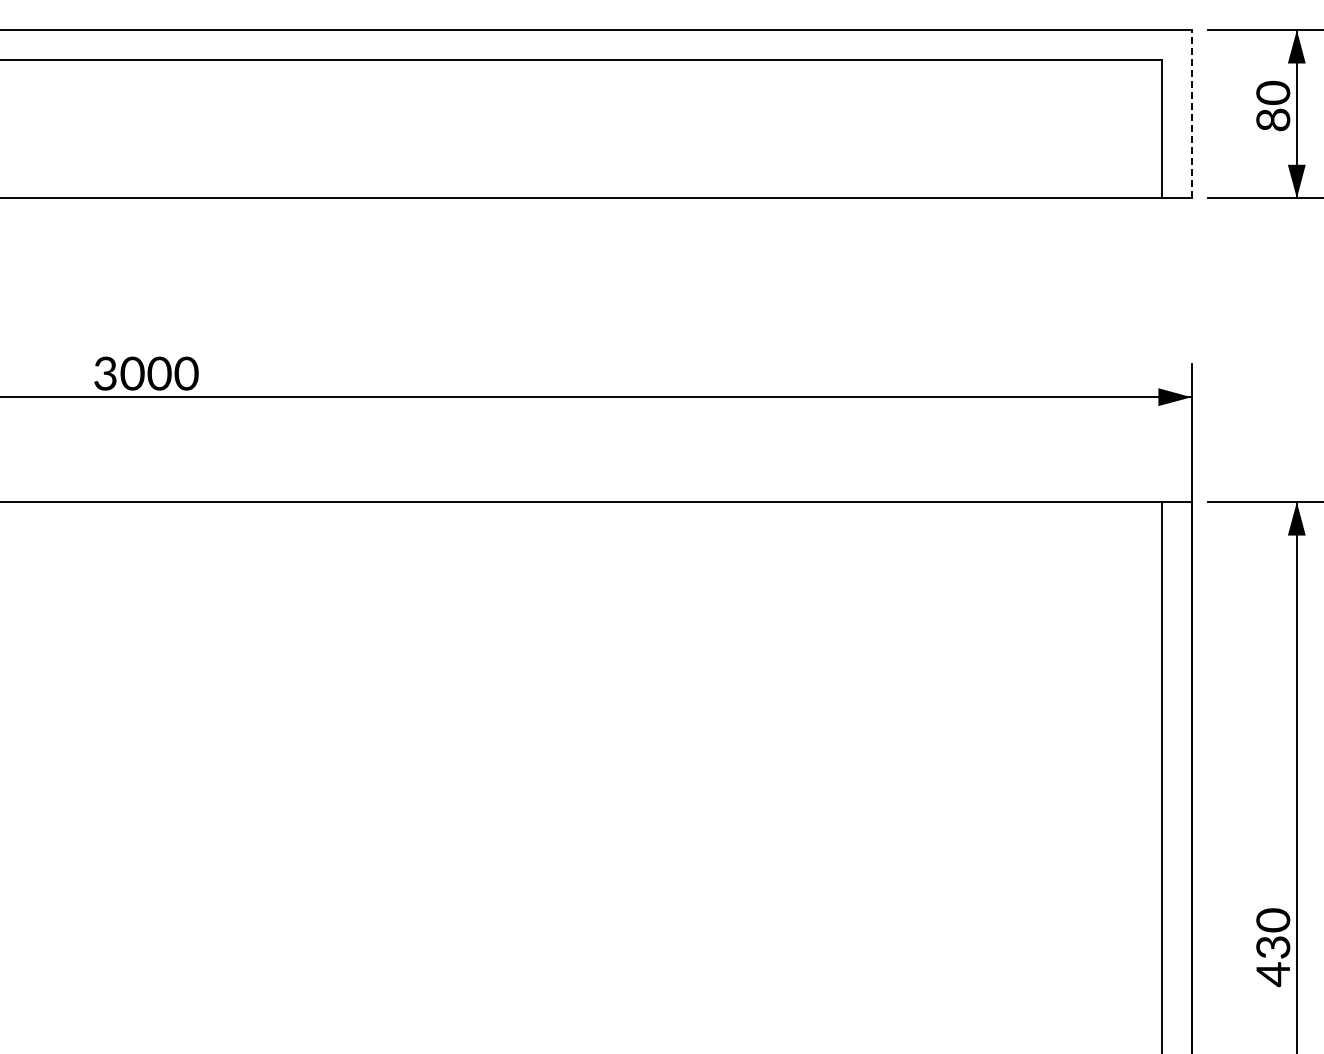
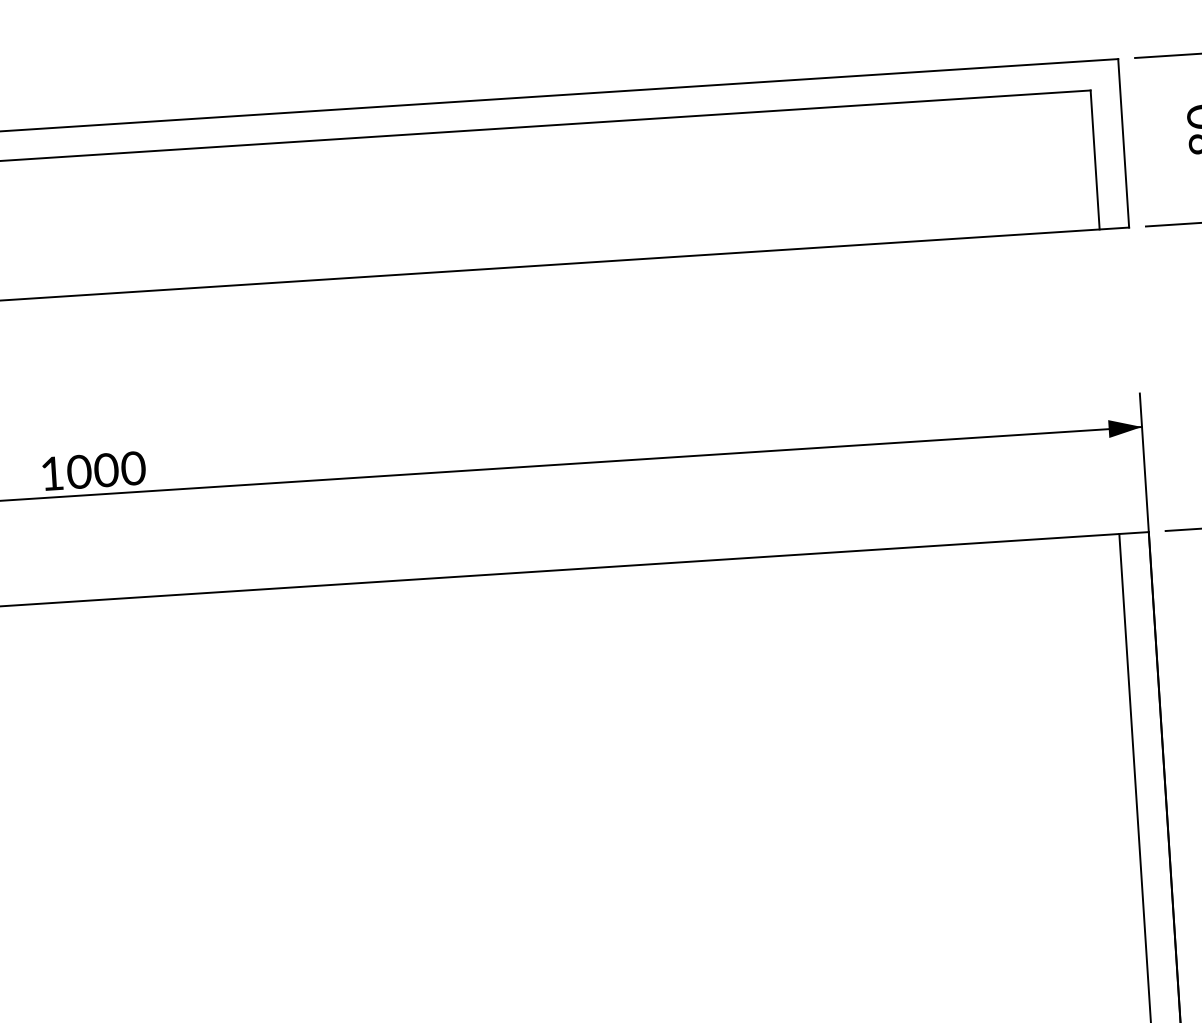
line: (1191, 113) -> (1123, 142), dashed -> solid
text: (105, 373) -> (52, 473), 3000 -> 1000

